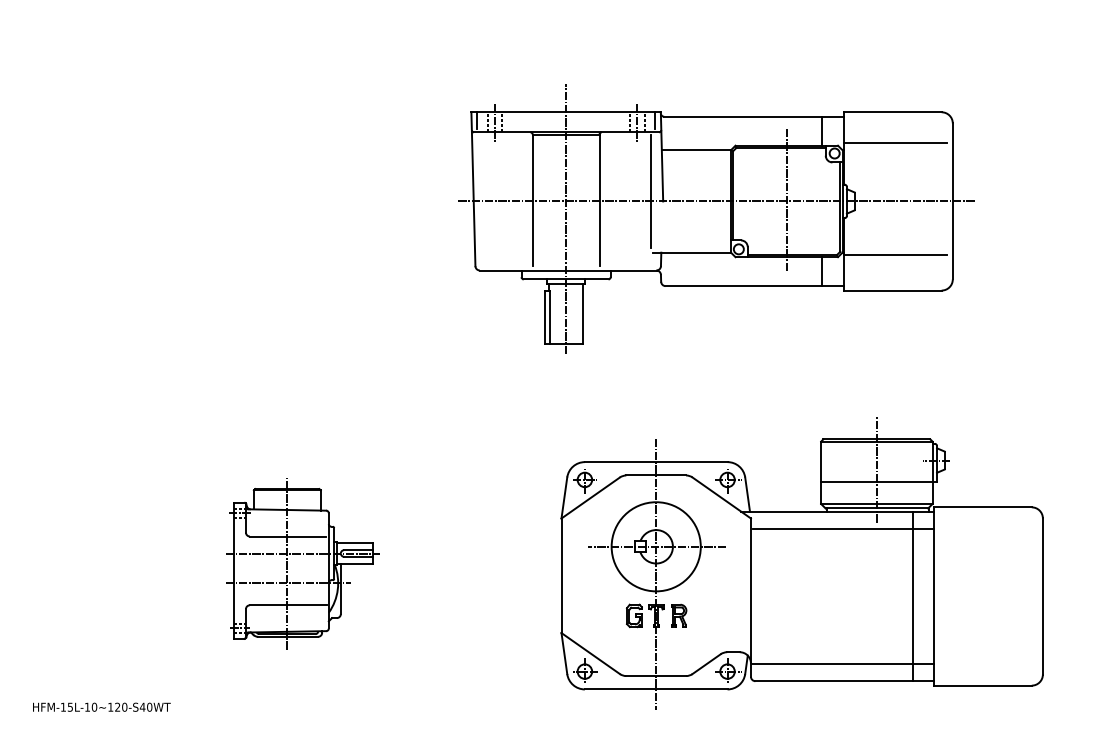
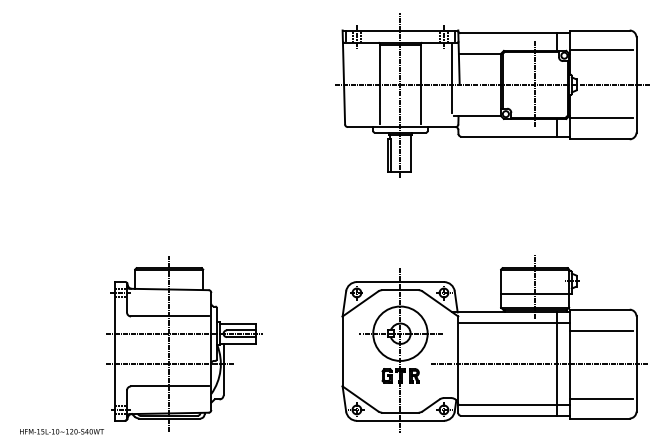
part: (716, 218) -> (492, 95), moved
line: (985, 543) -> (601, 331), added
part: (302, 562) -> (184, 343), size x1.67
line: (884, 597) -> (539, 364), added
line: (985, 654) -> (601, 399), added

